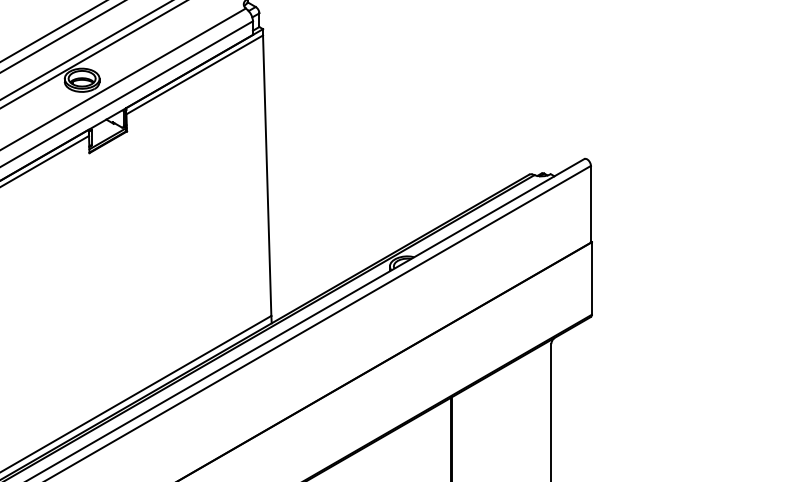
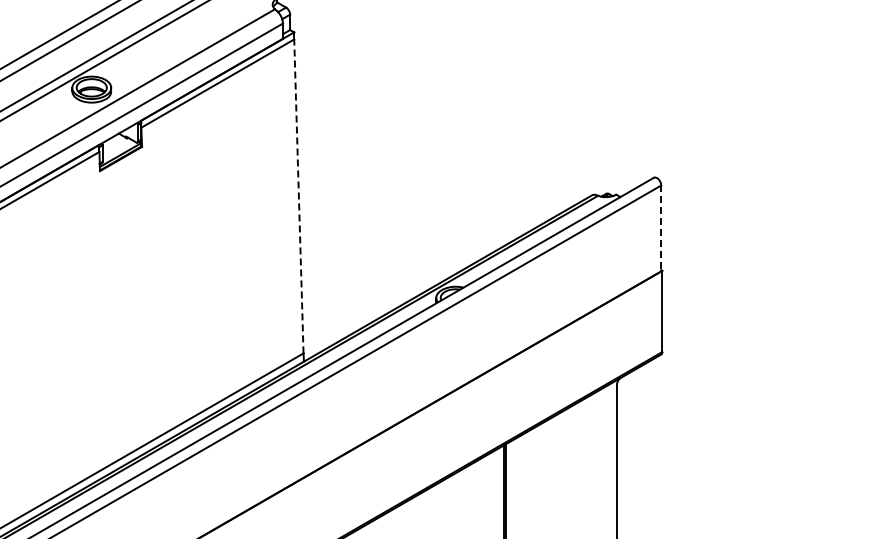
line: (266, 174) -> (298, 195), solid -> dashed
line: (591, 204) -> (661, 228), solid -> dashed

